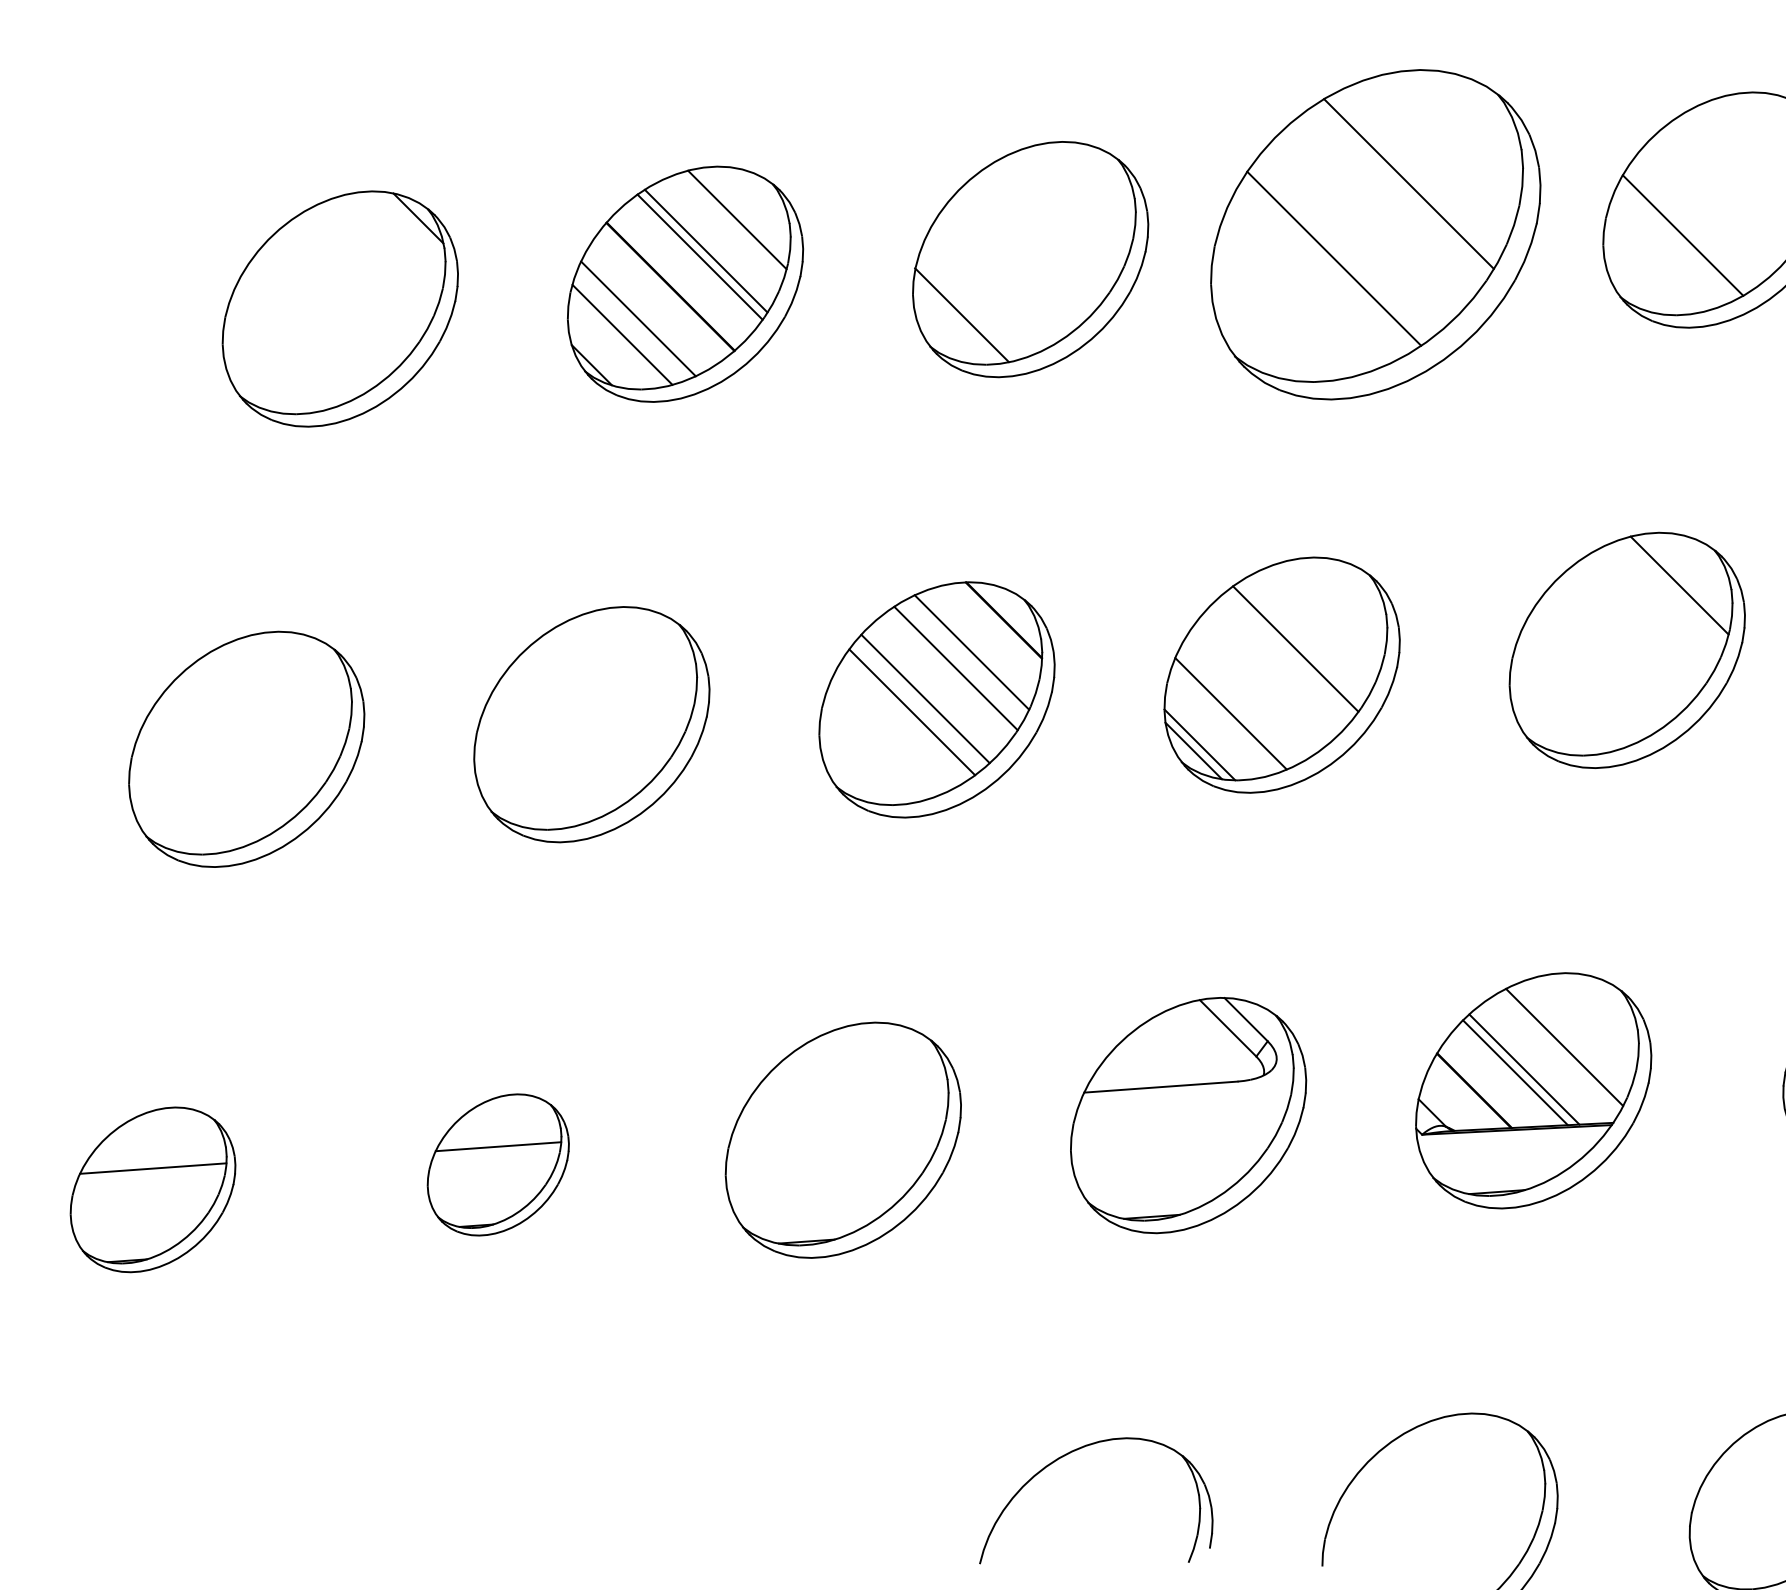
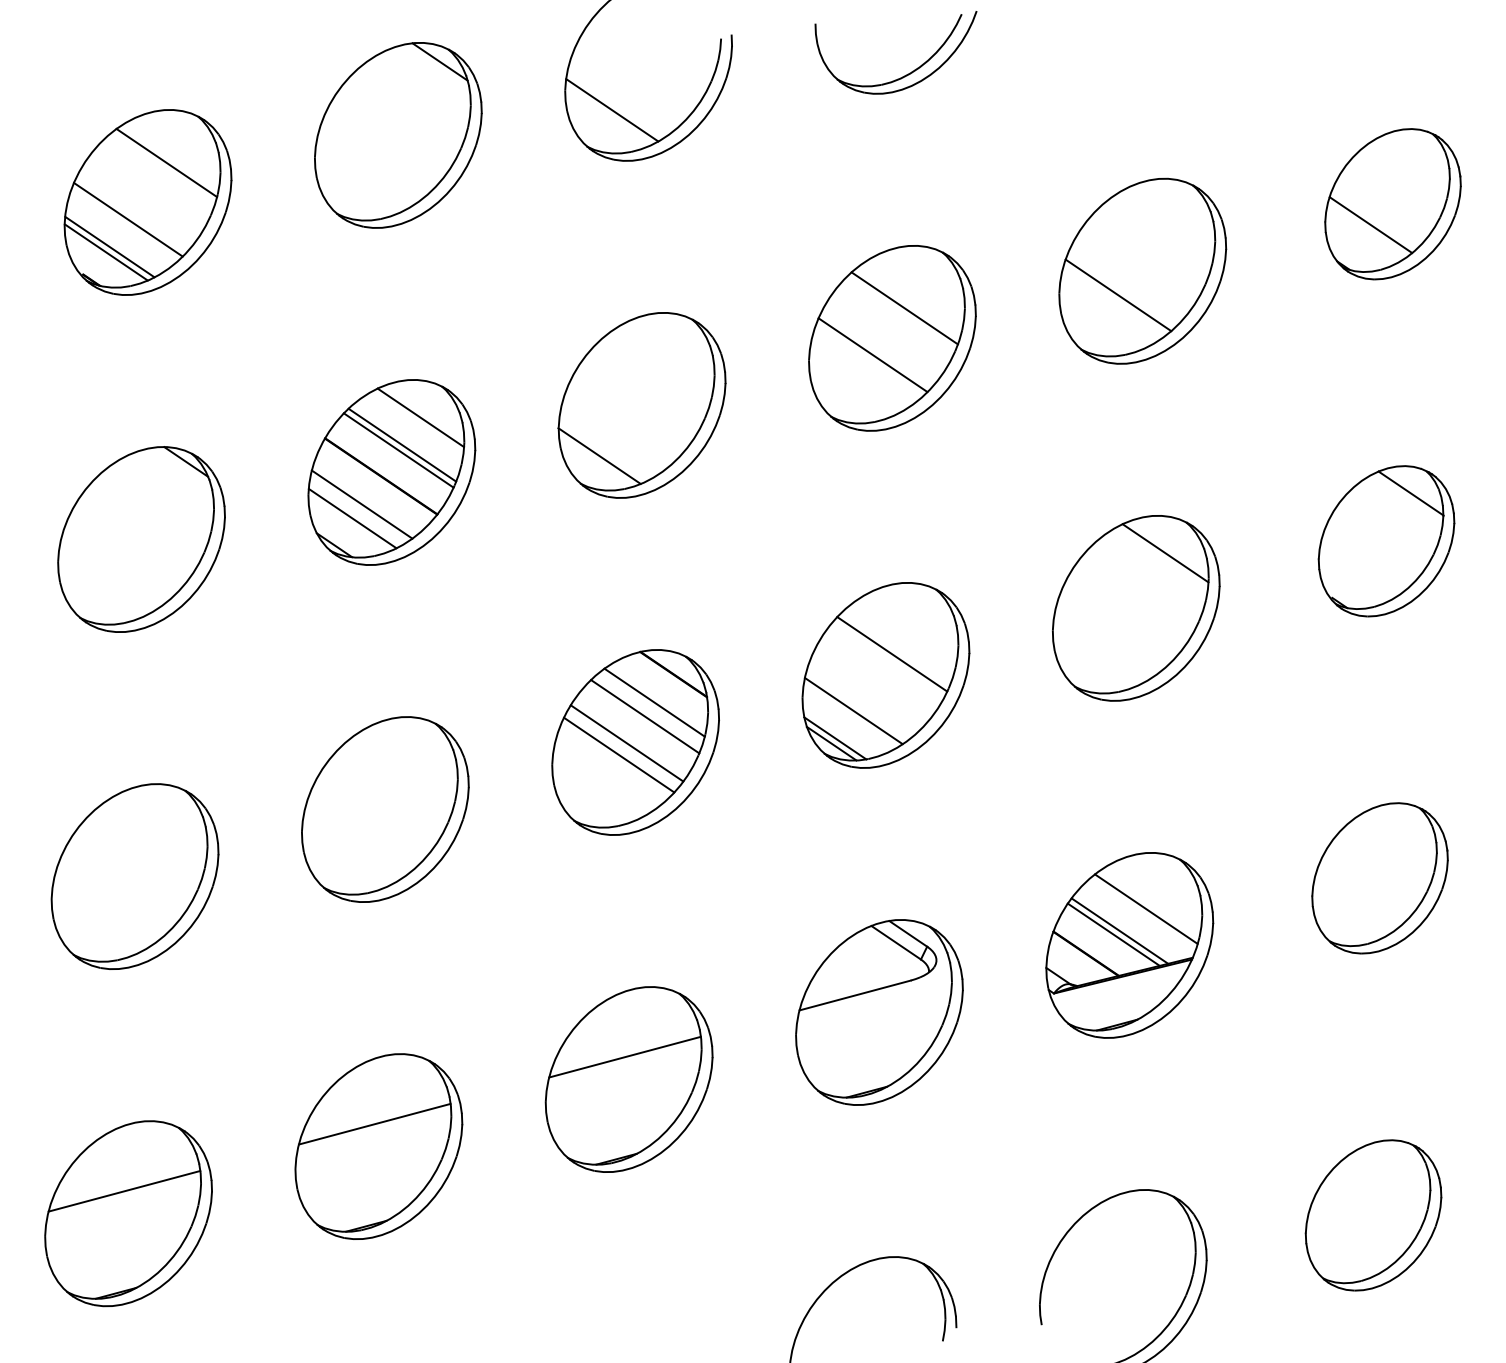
part: (1375, 235) -> (892, 338), size x0.71
line: (843, 1108) -> (624, 1056), added
part: (497, 1164) -> (378, 1146), size x1.67
part: (153, 1189) -> (128, 1213), size x1.43

